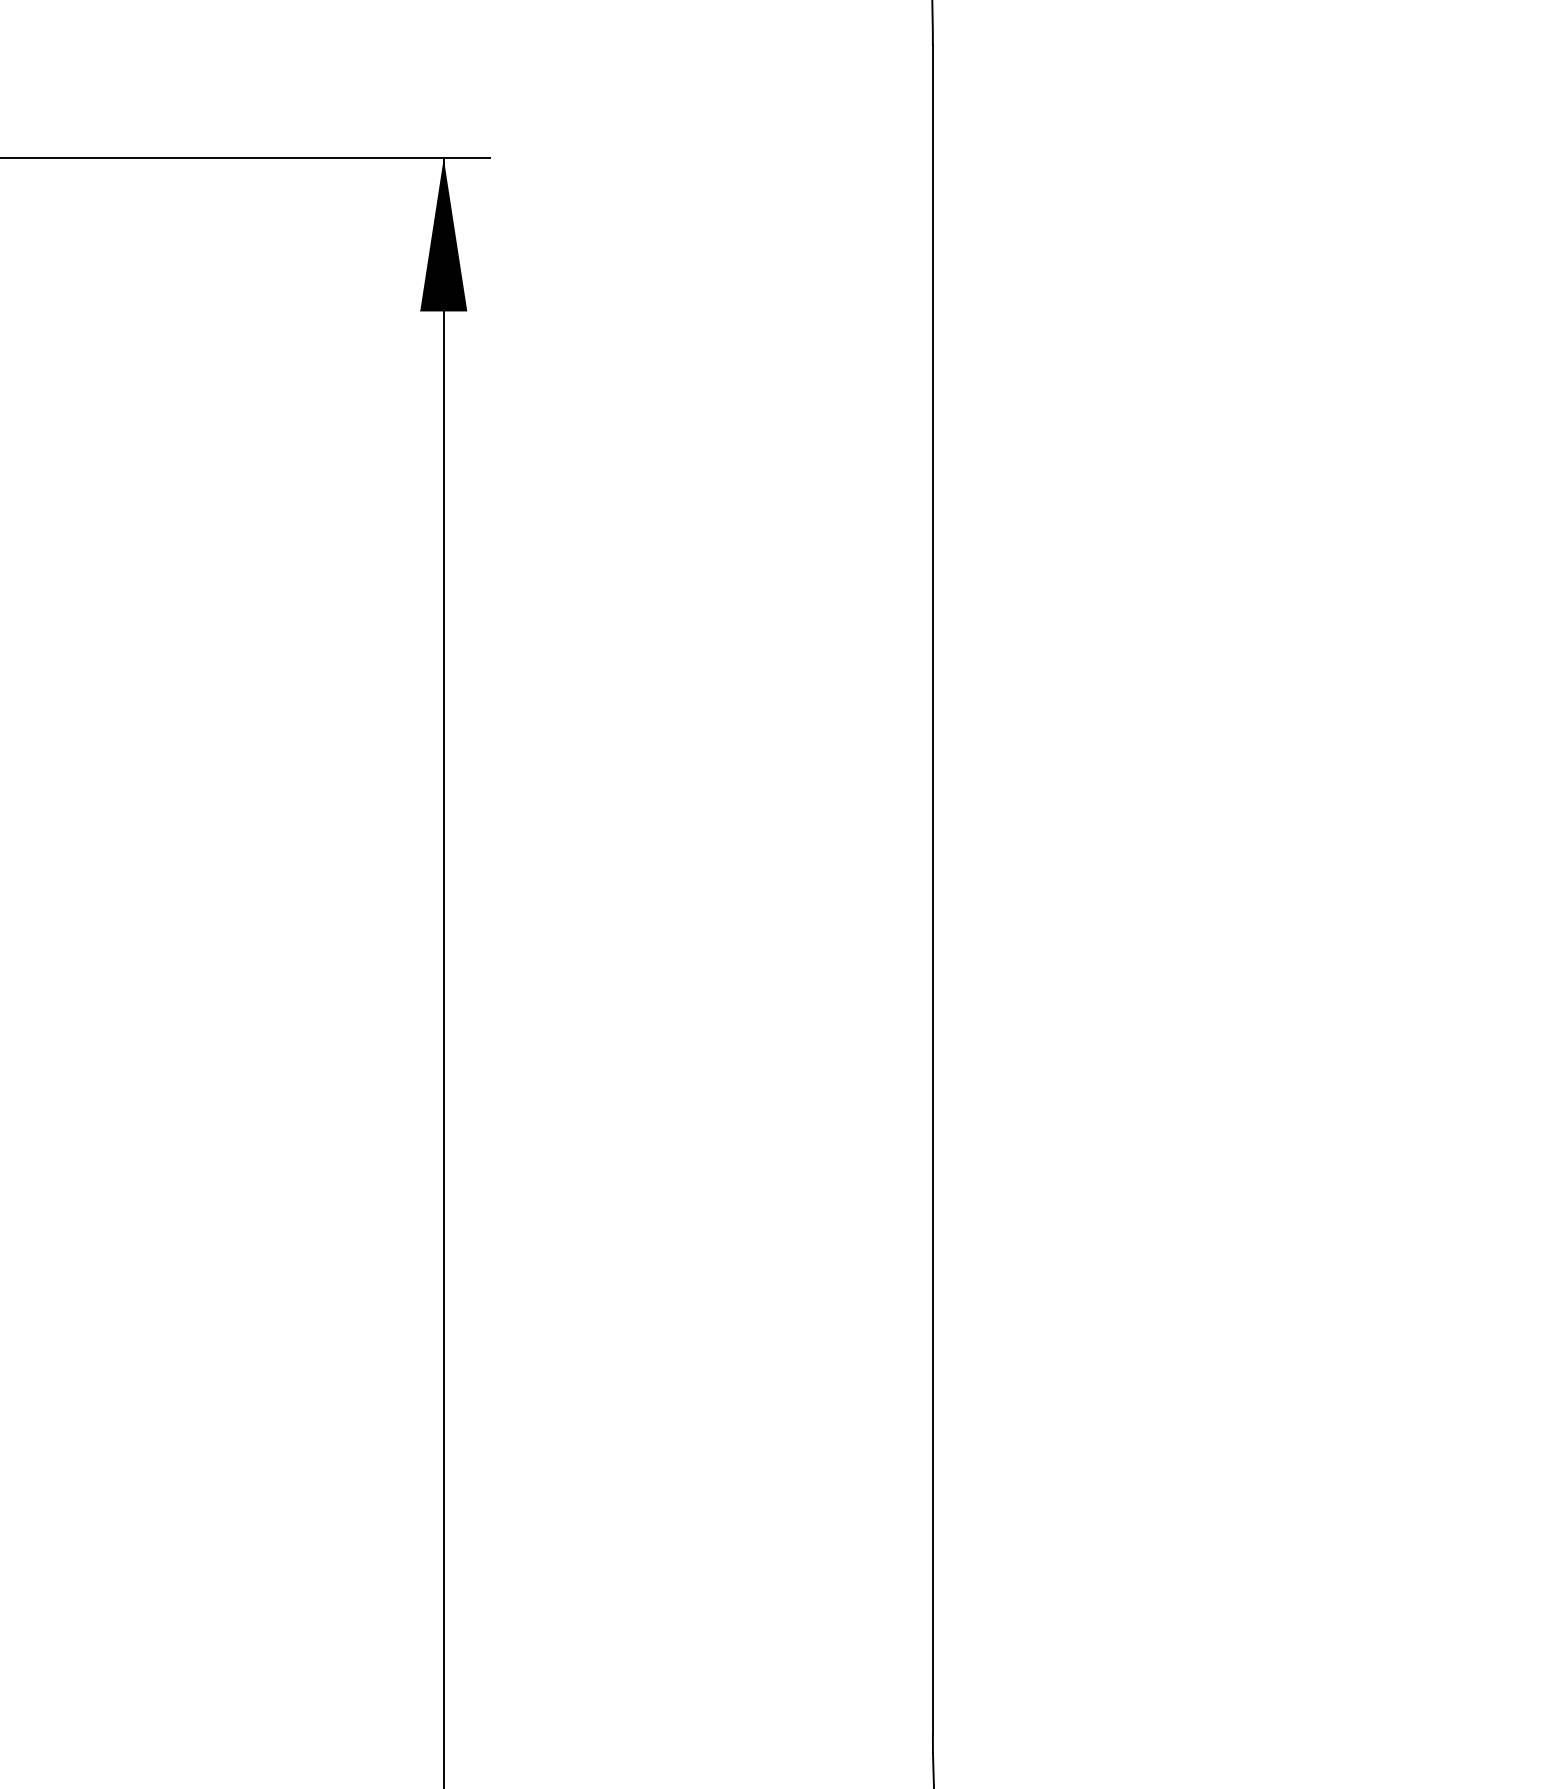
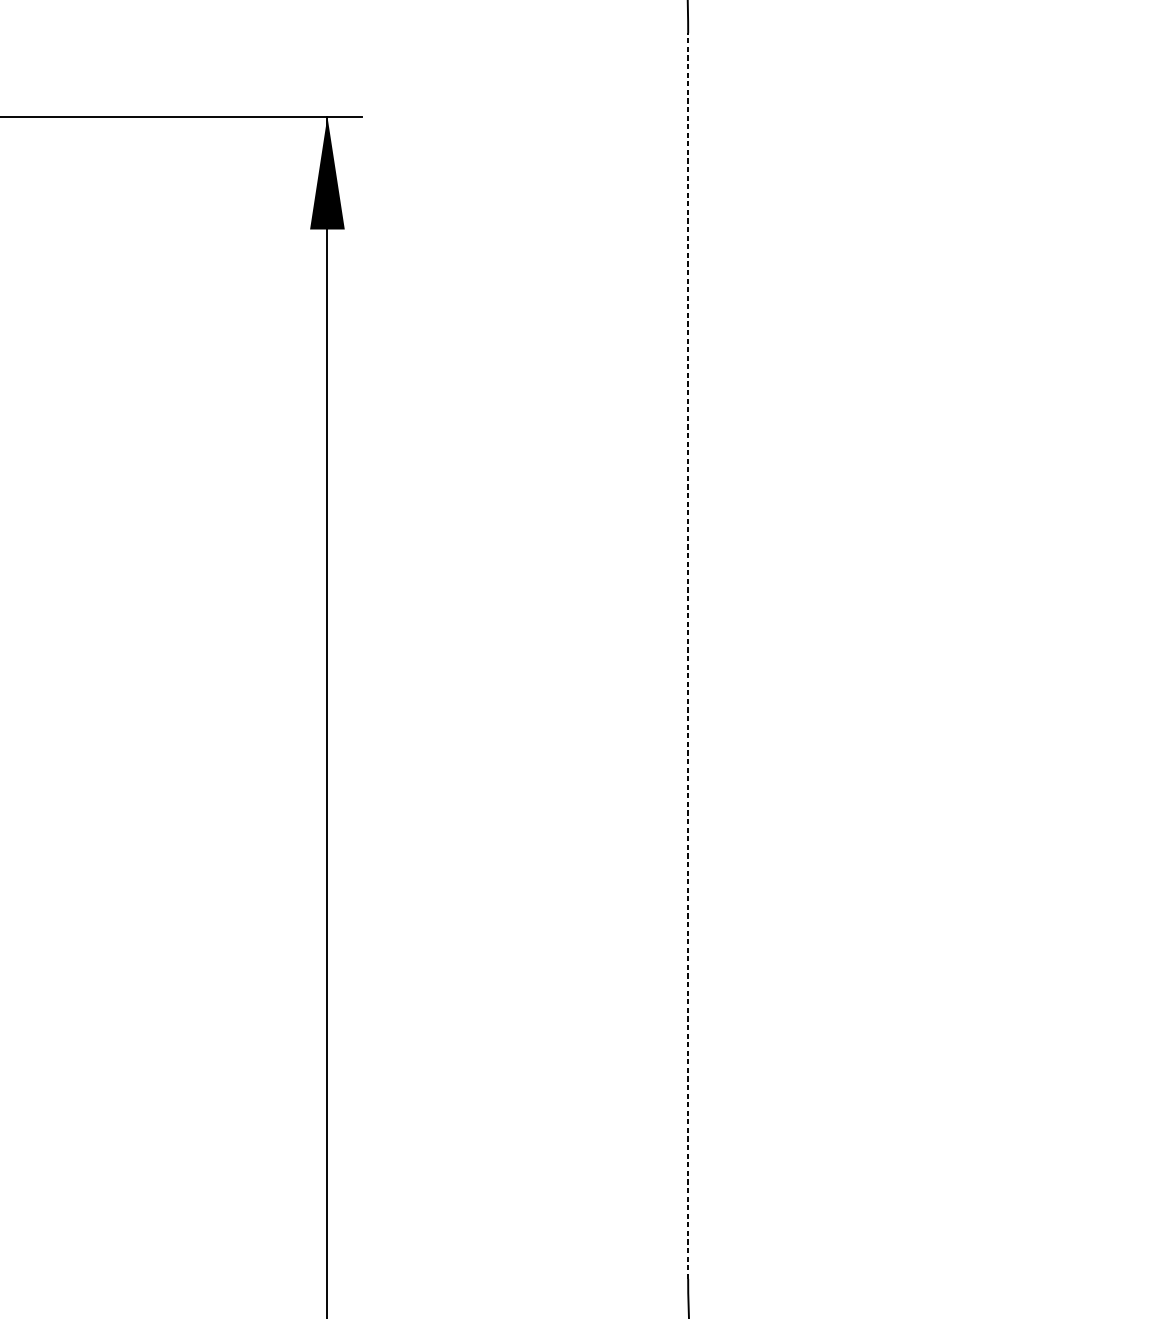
line: (932, 889) -> (687, 655), solid -> dashed

